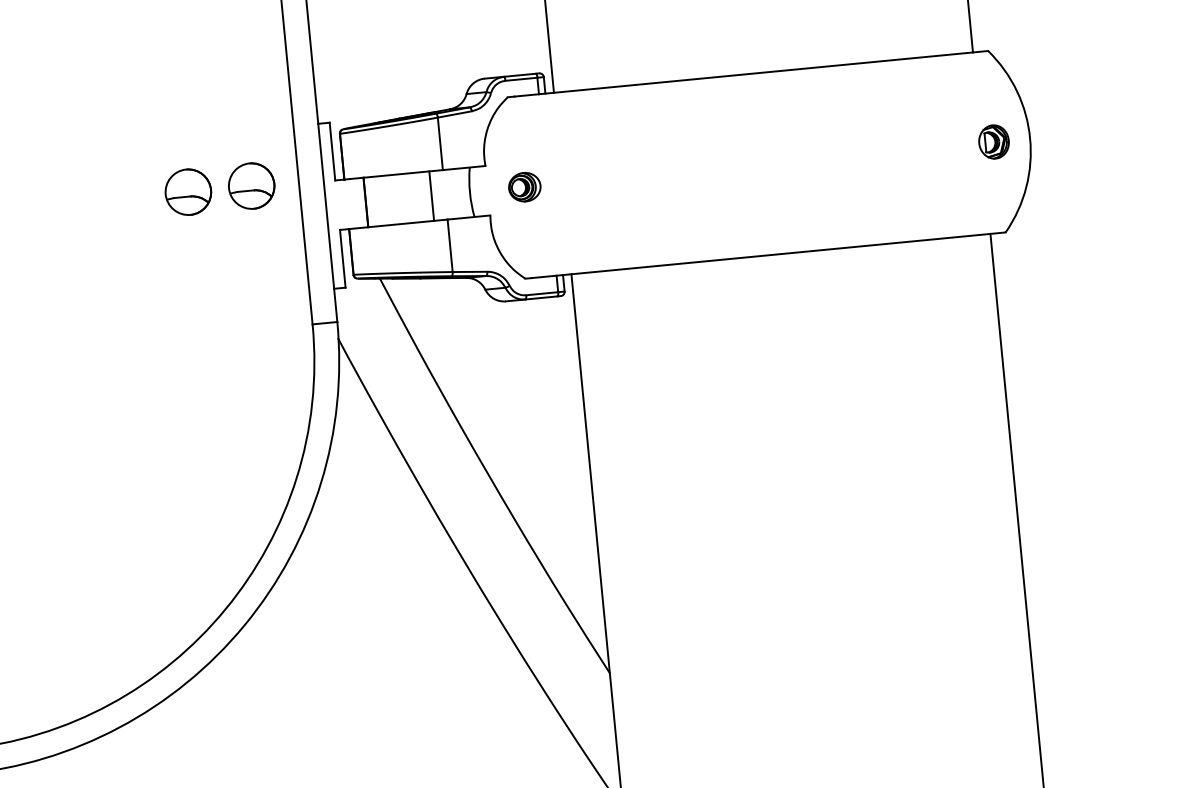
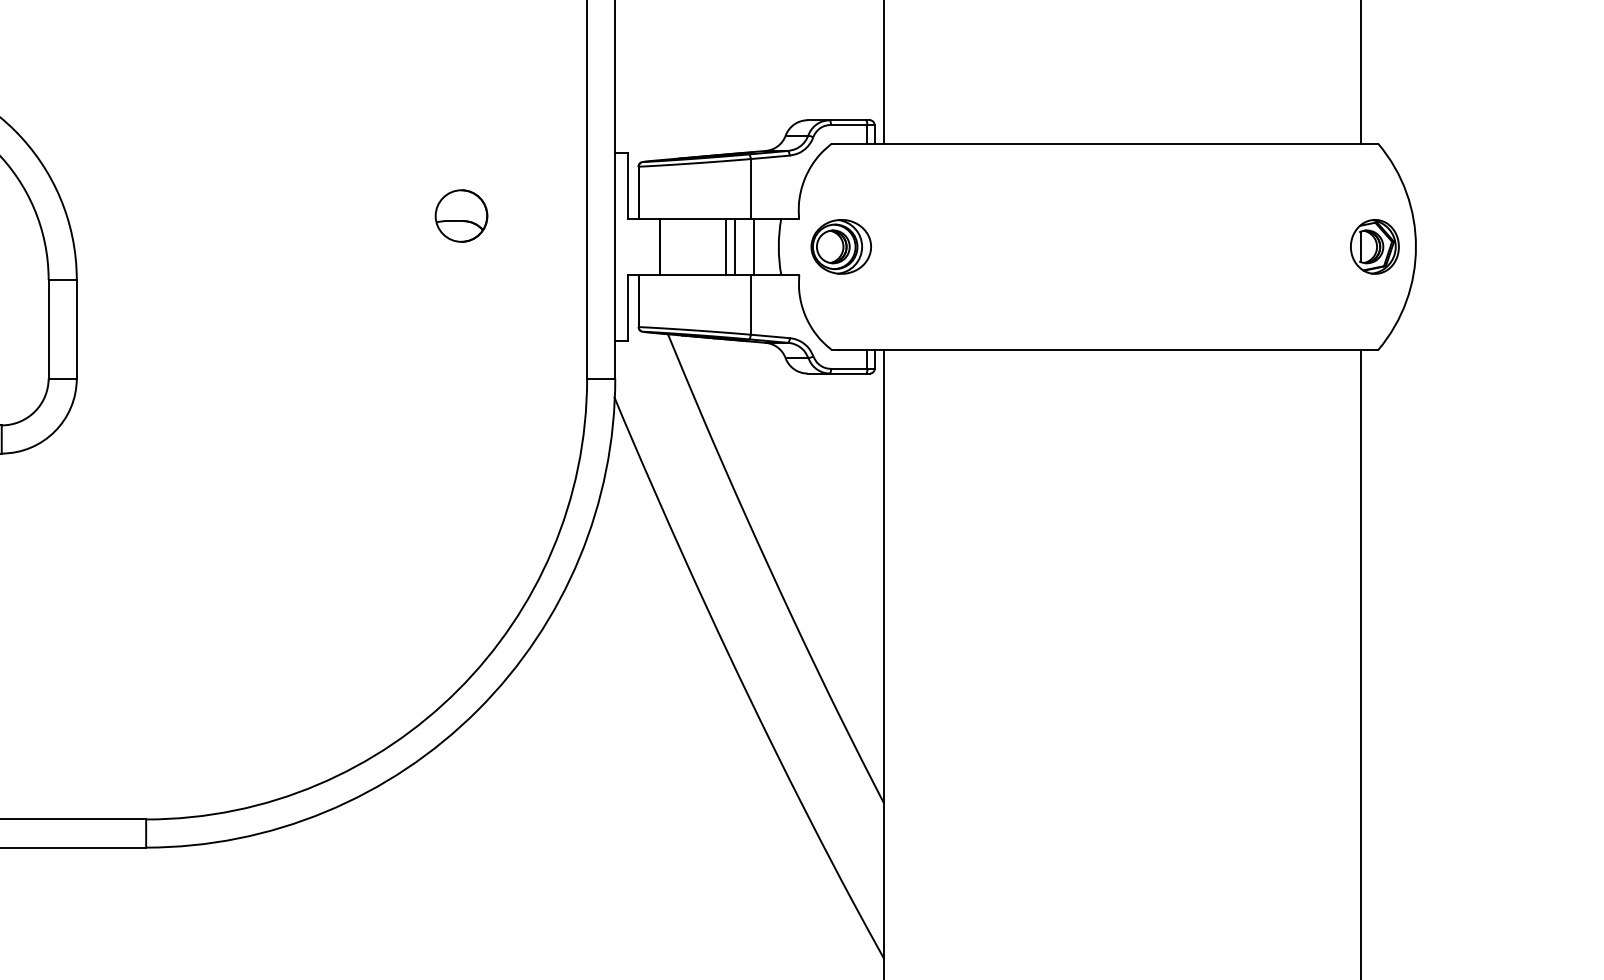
part: (993, 141) -> (1374, 246), size x1.43
part: (251, 185) -> (533, 215), removed
part: (524, 186) -> (840, 246), size x1.67
line: (448, 194) -> (754, 246), added
line: (423, 196) -> (725, 246), added

